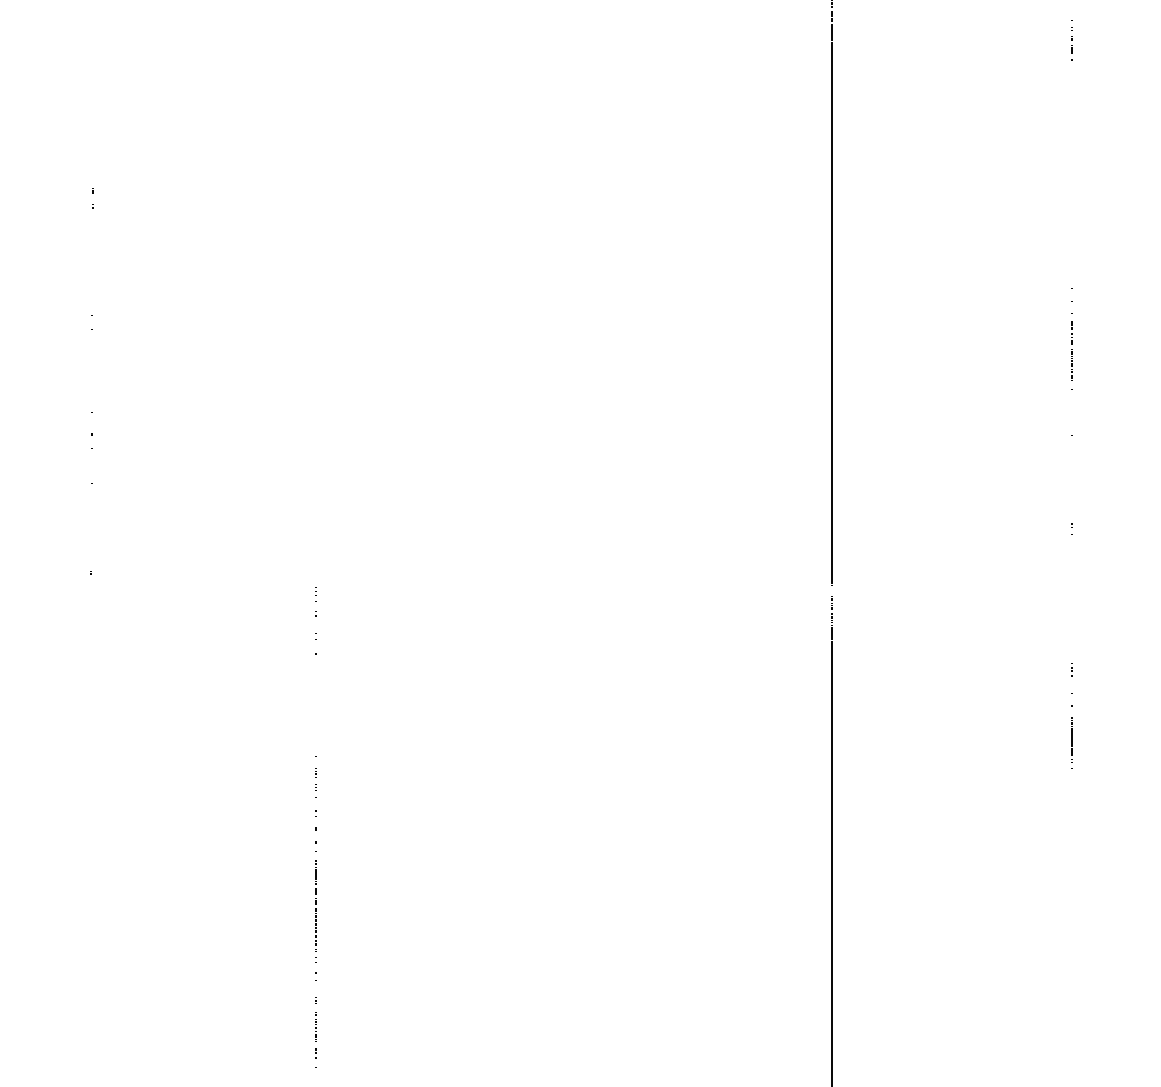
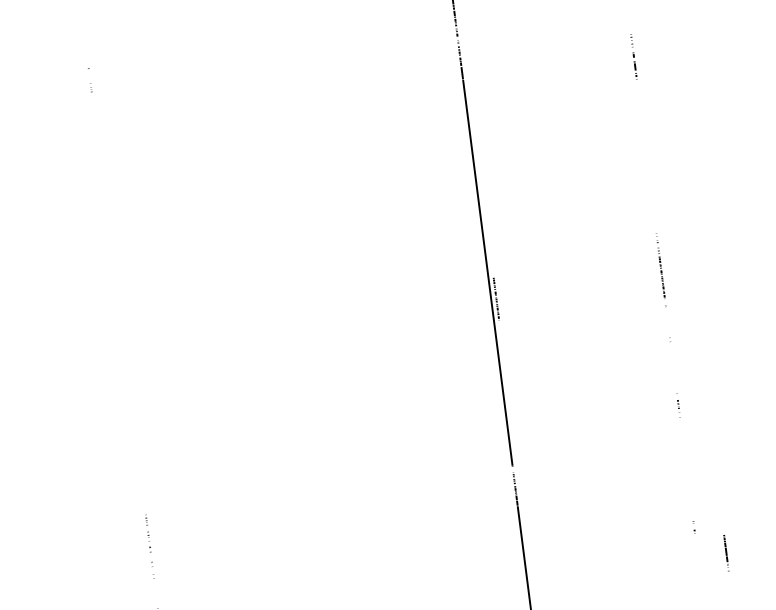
part: (1071, 40) -> (633, 57), size x1.4
line: (838, 349) -> (495, 298), added
part: (1071, 669) -> (690, 504), removed
line: (1071, 742) -> (725, 552), moved

